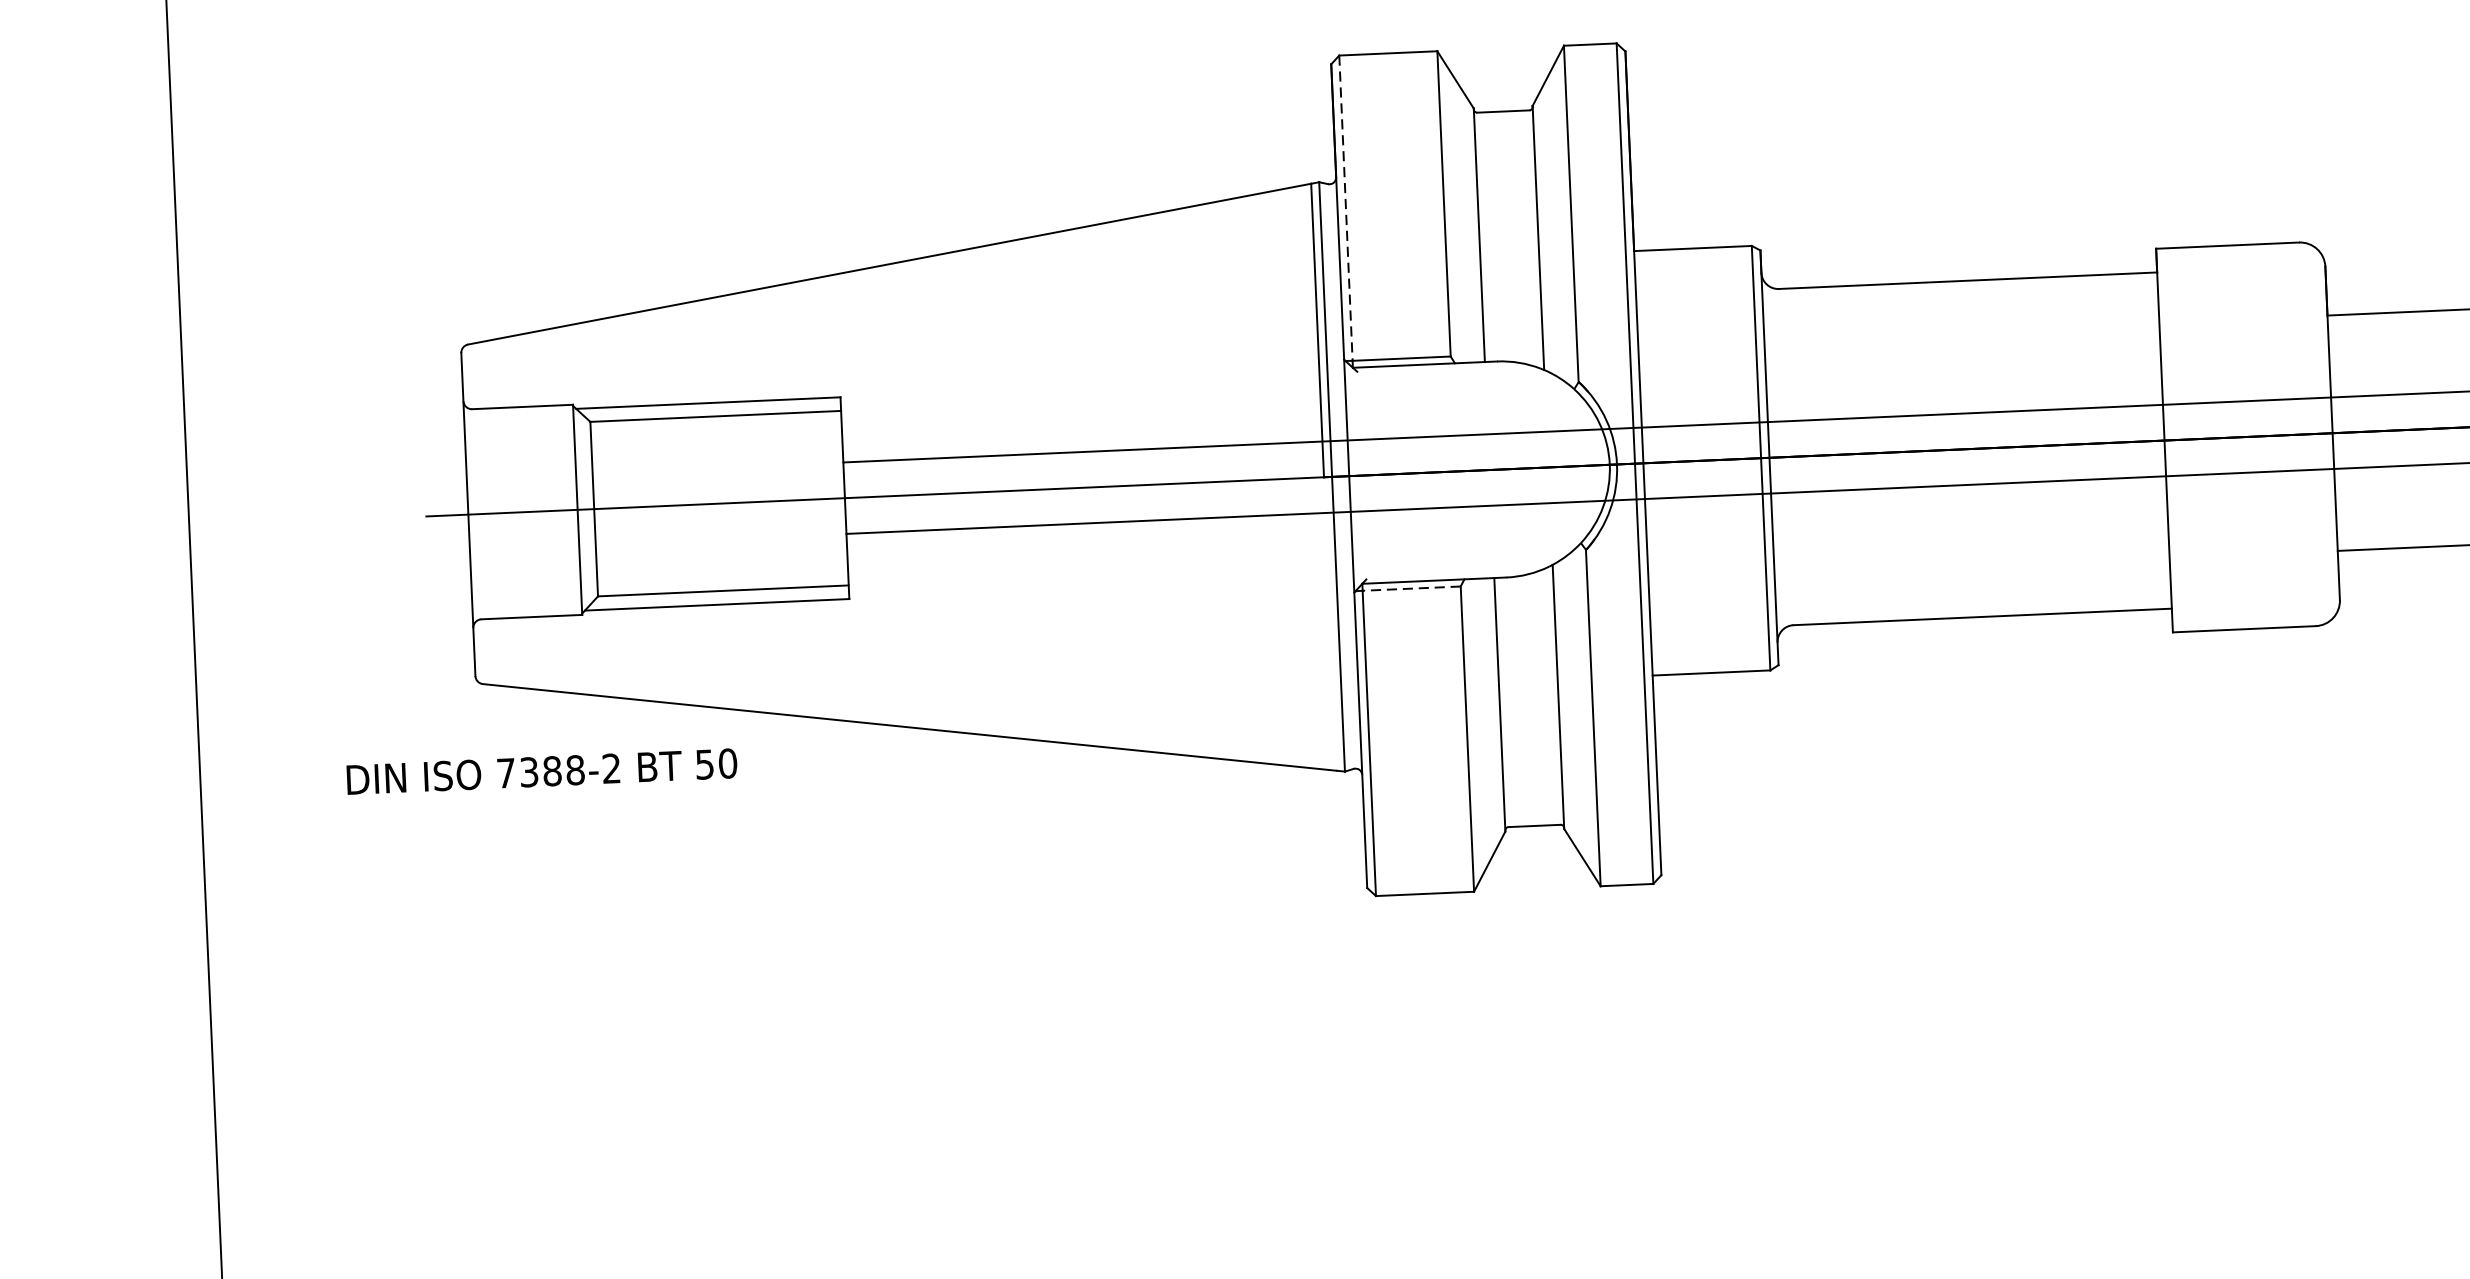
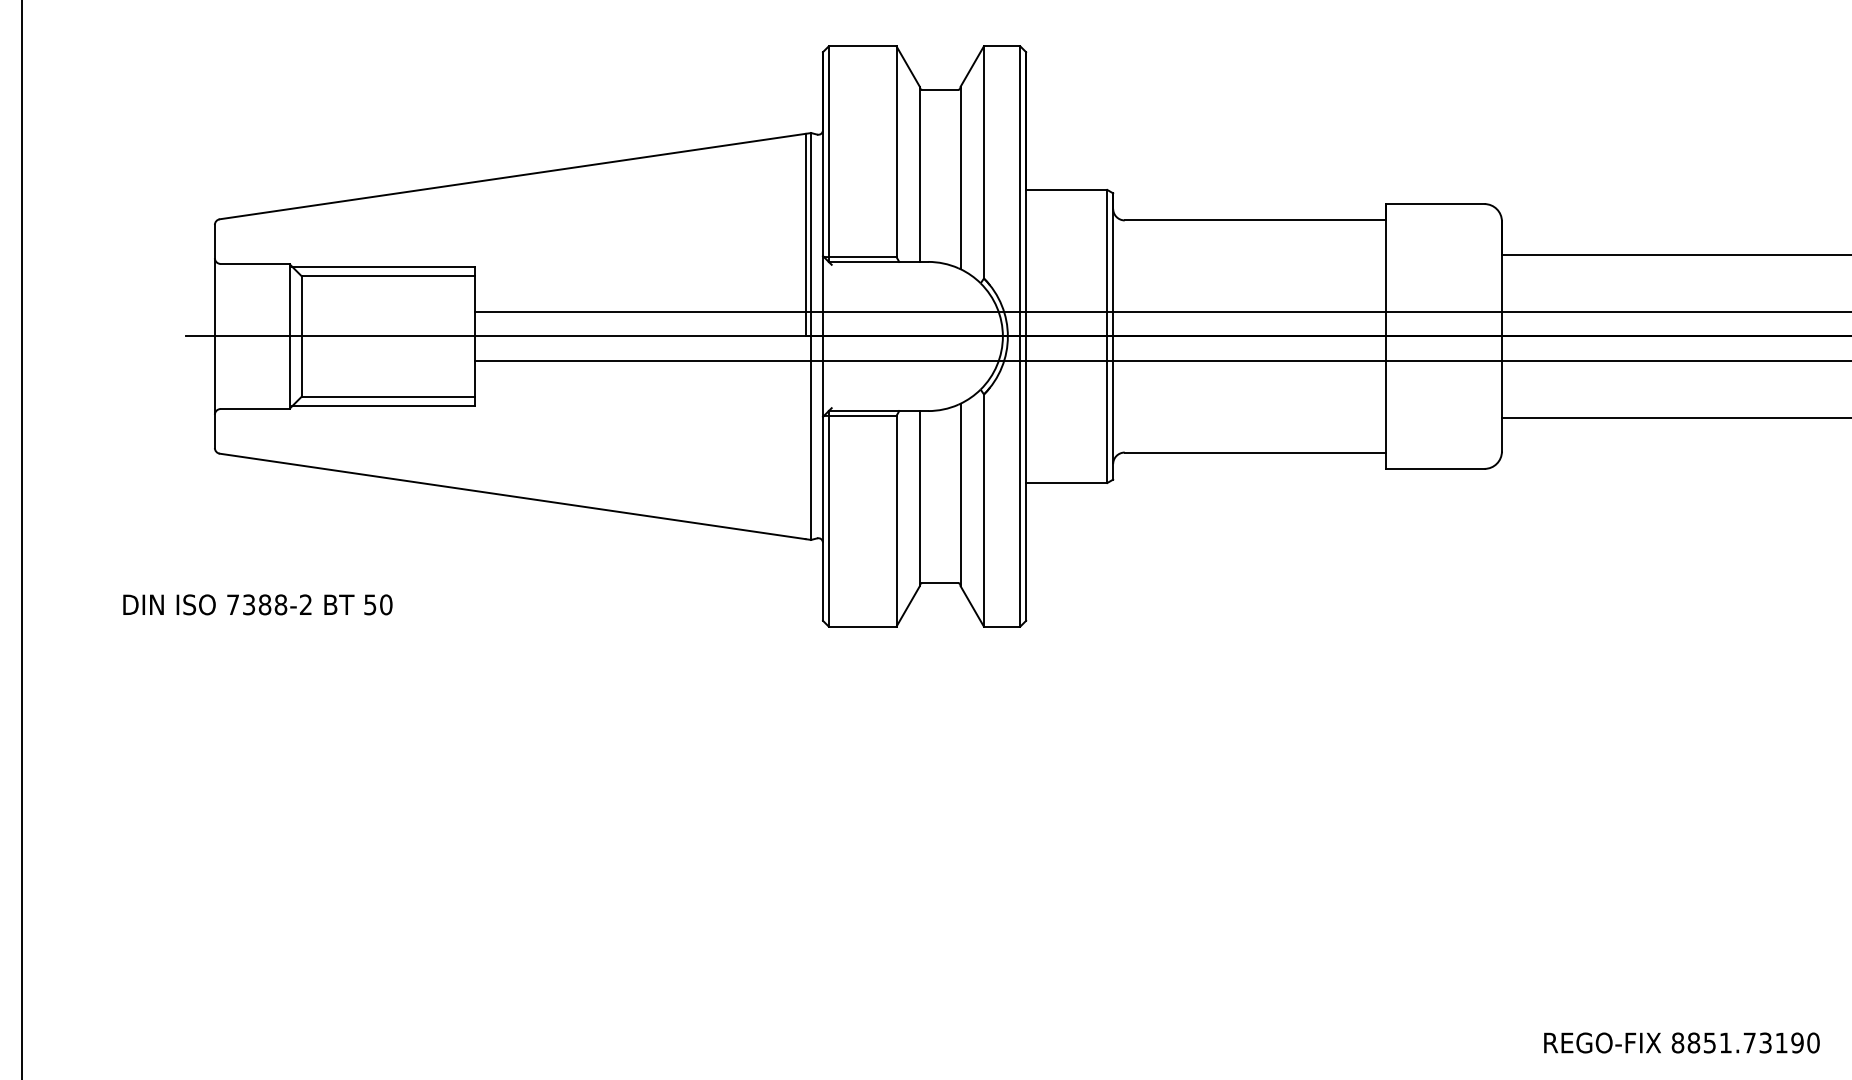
line: (1345, 209) -> (828, 152), dashed -> solid
line: (1411, 588) -> (862, 415), dashed -> solid
text: (541, 771) -> (257, 604), moved

